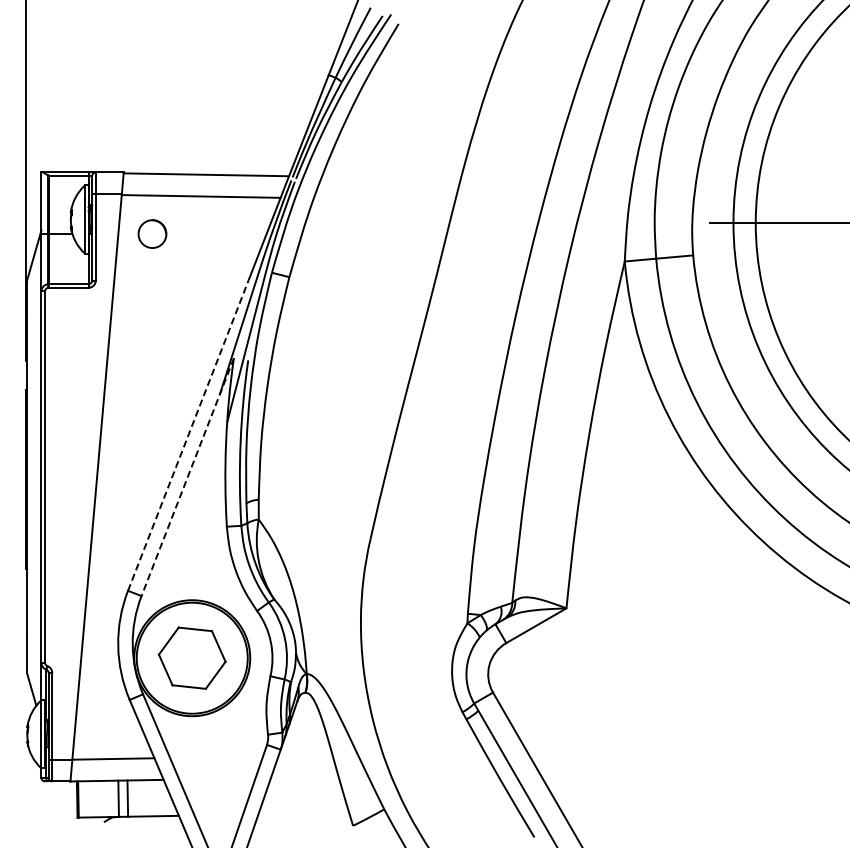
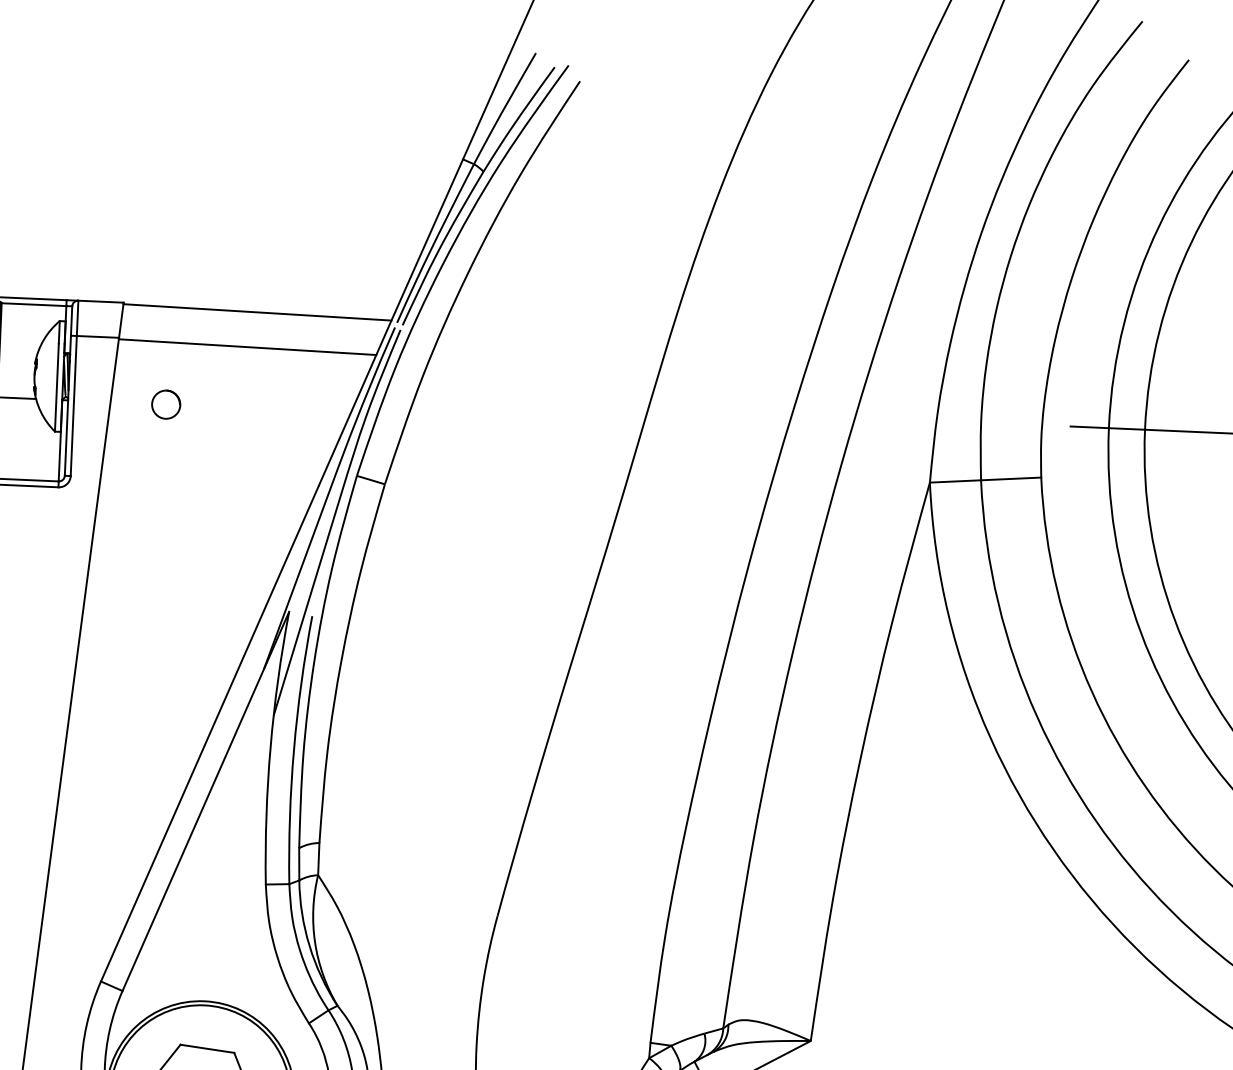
circle: (152, 233) -> (165, 403), size x0.62
line: (188, 435) -> (210, 733), dashed -> solid
line: (187, 477) -> (205, 801), dashed -> solid

